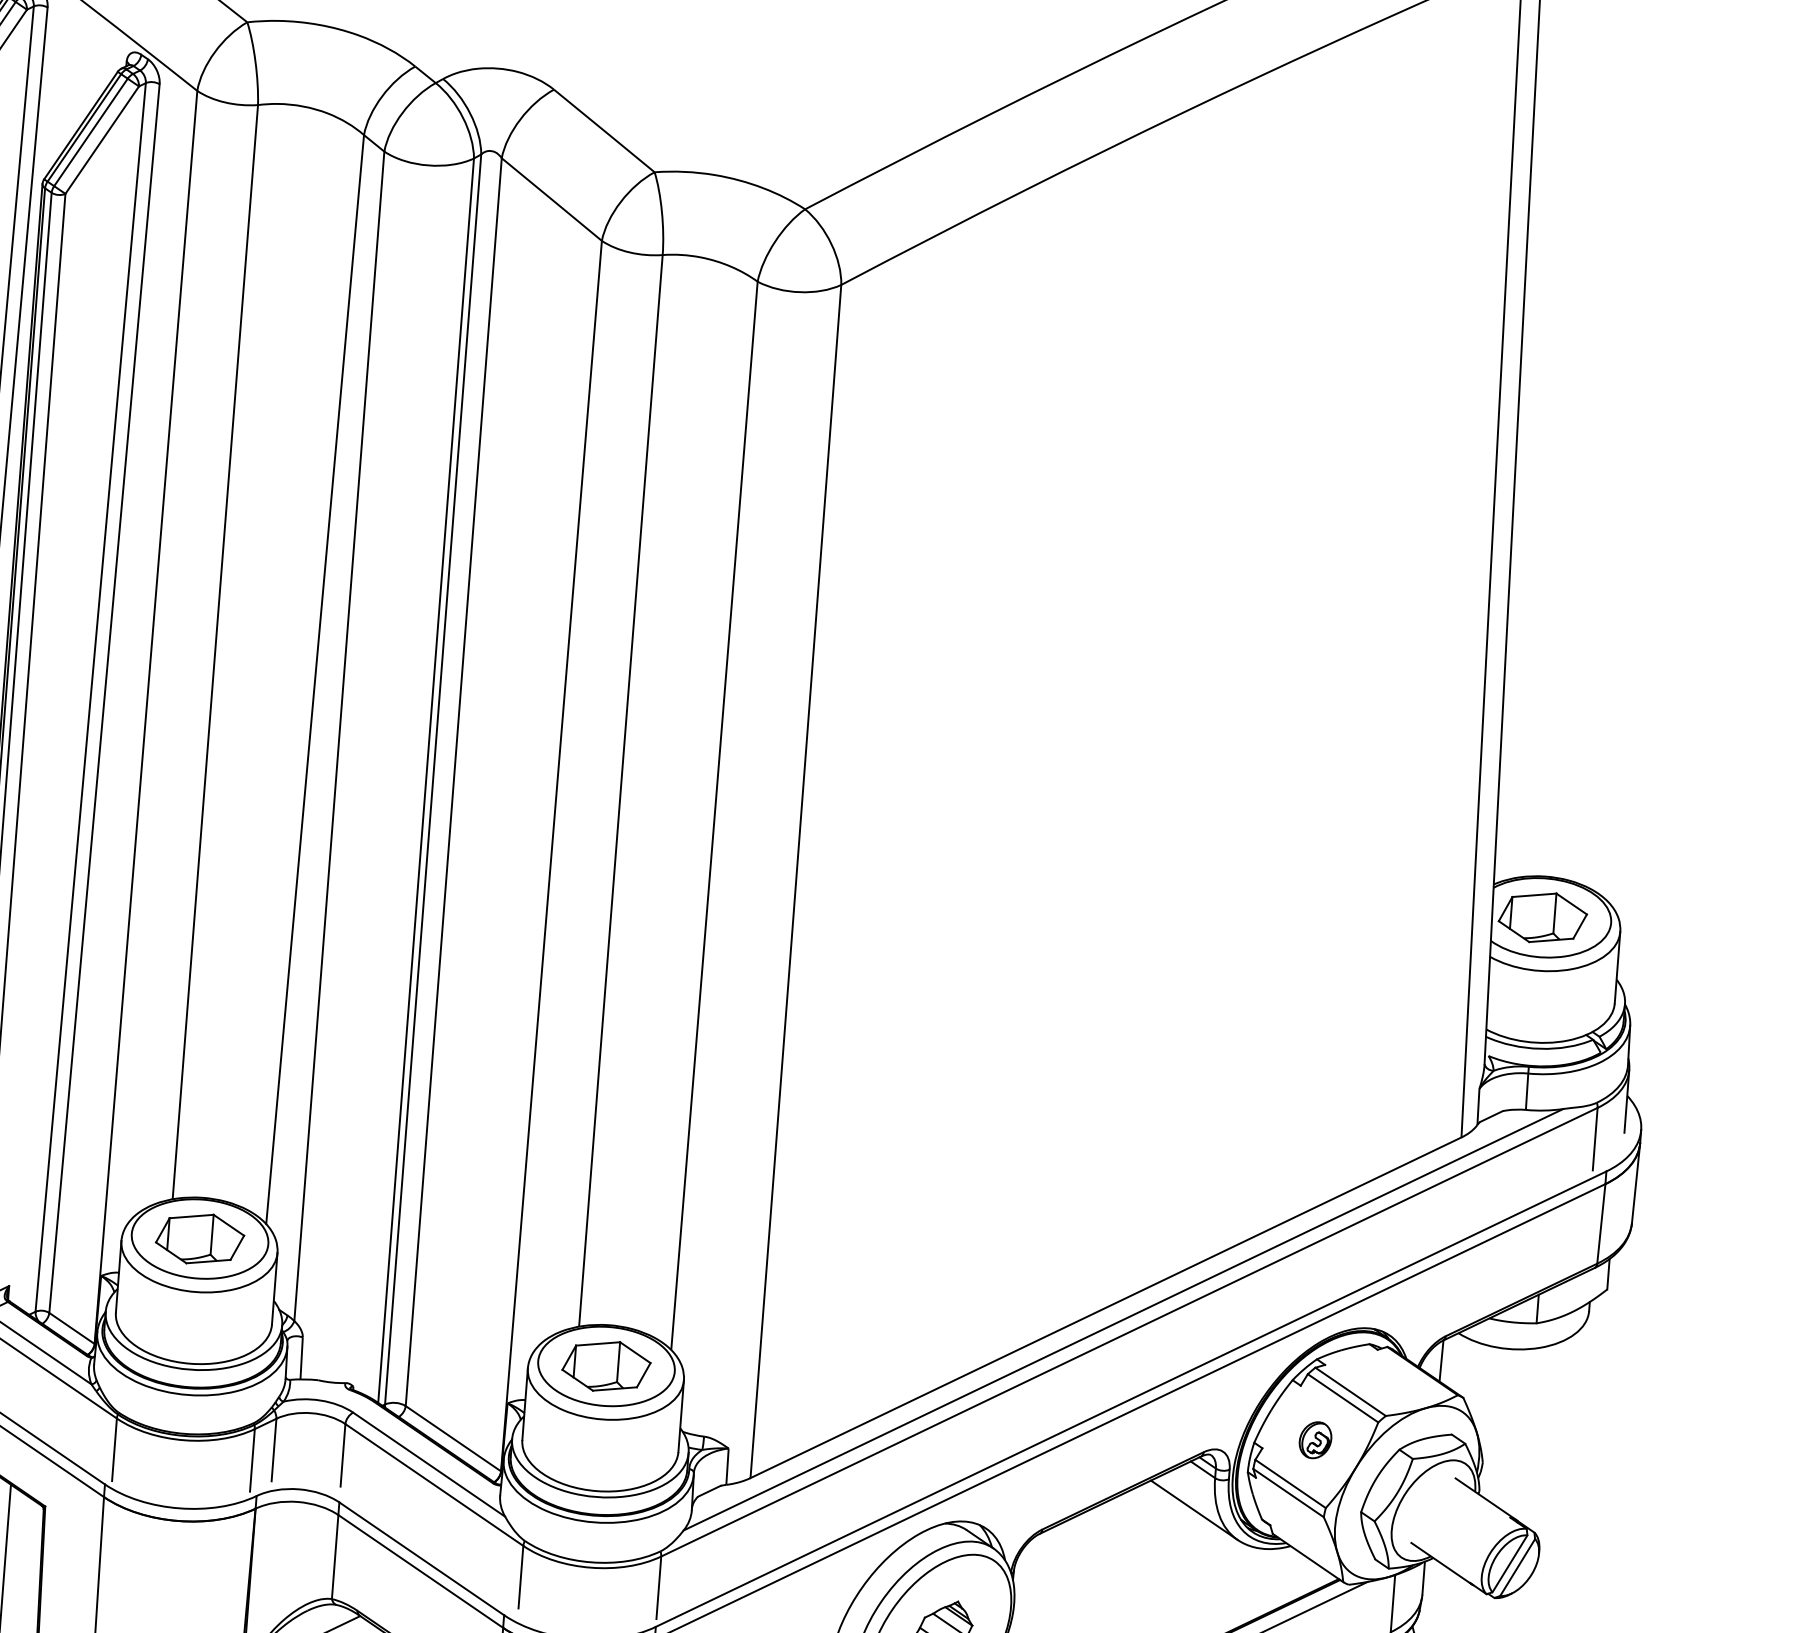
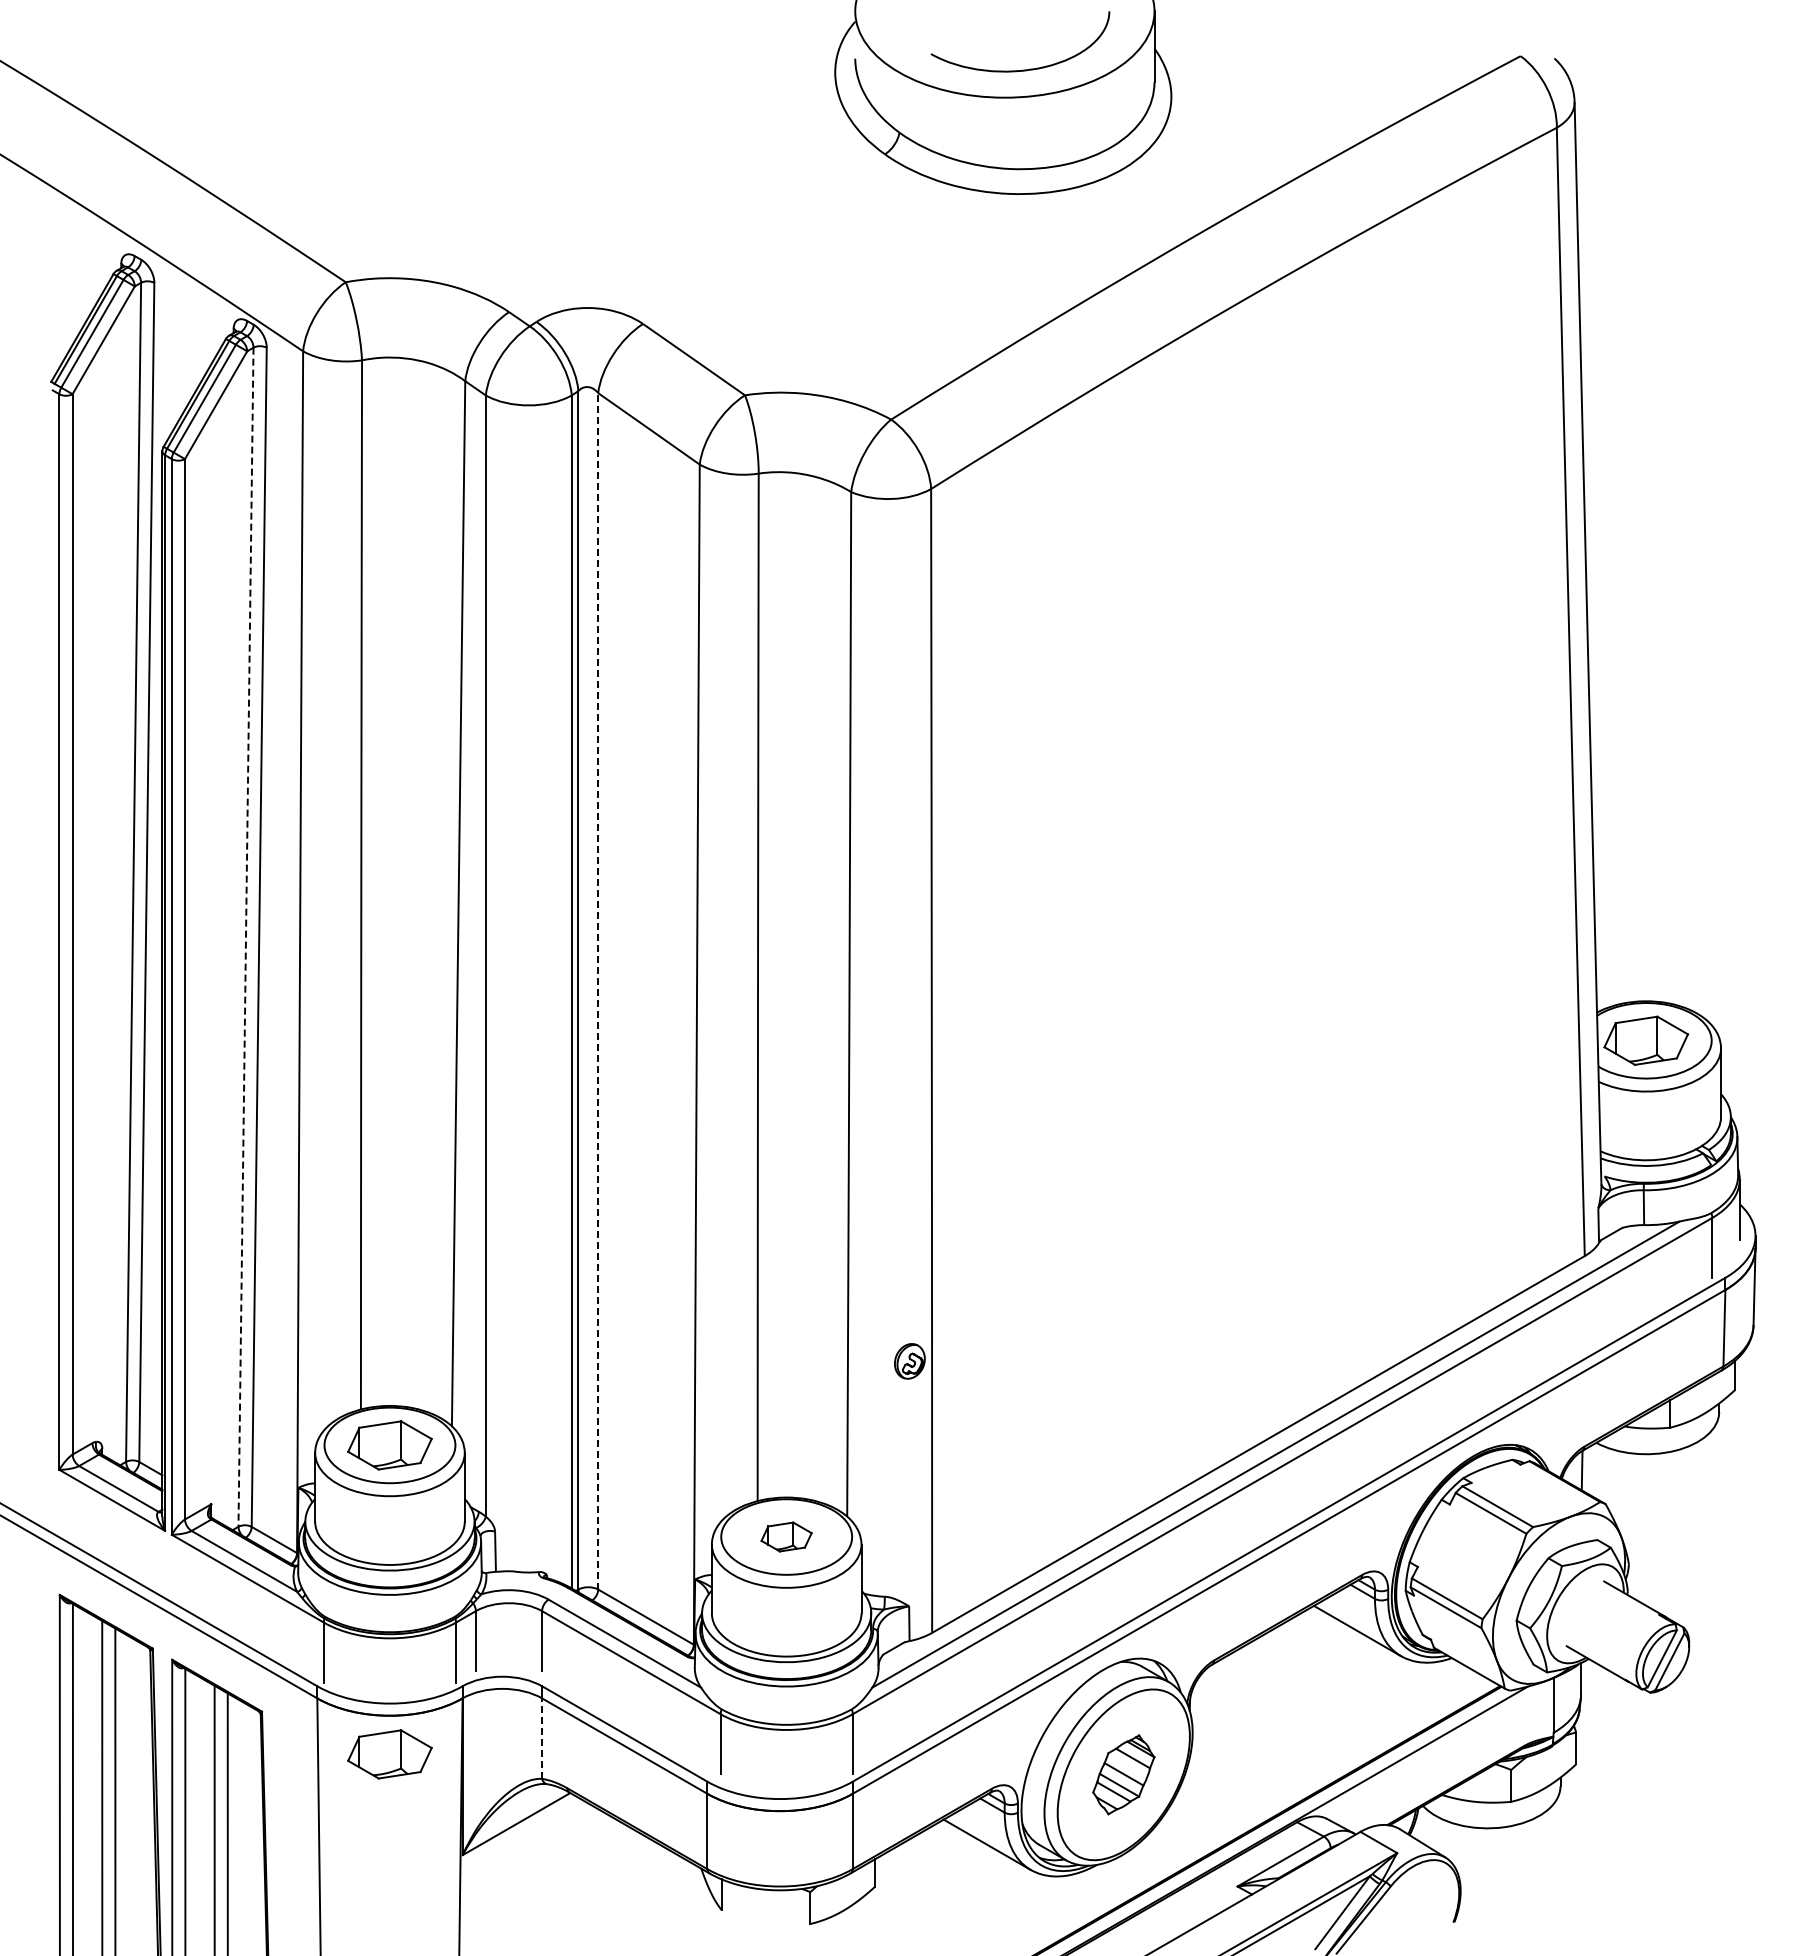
line: (91, 697) -> (246, 937), solid -> dashed
line: (454, 781) -> (598, 990), solid -> dashed
part: (606, 1365) -> (786, 1536), size x0.6
part: (1315, 1440) -> (909, 1361), moved
line: (335, 1556) -> (542, 1738), solid -> dashed
part: (174, 1561) -> (389, 1754), added

